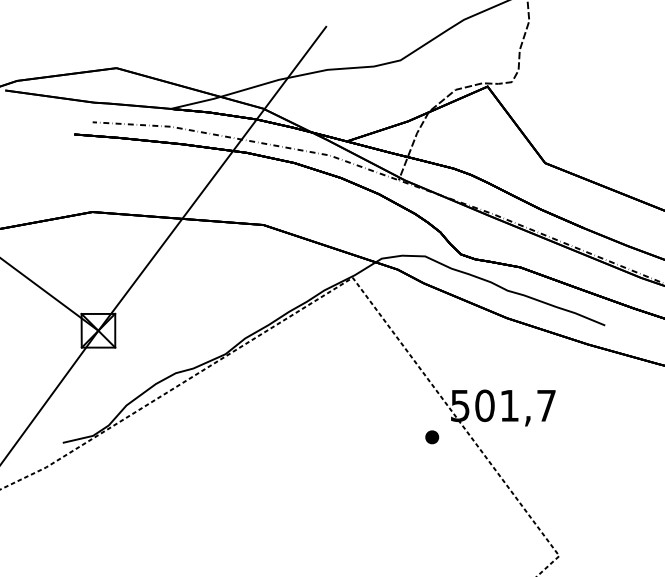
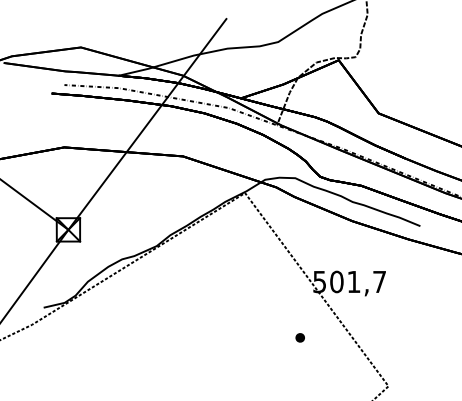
part: (431, 436) -> (299, 337), moved

